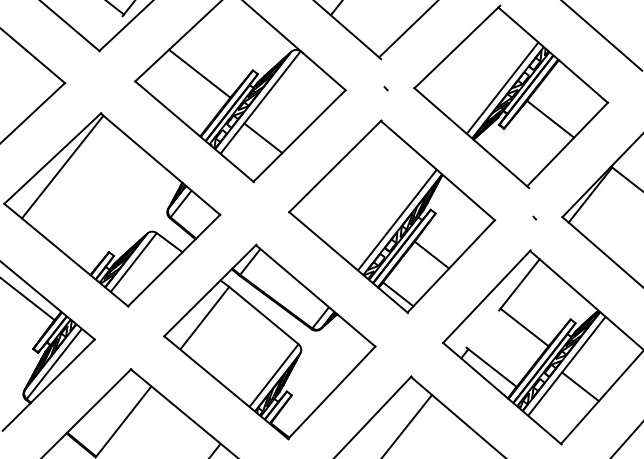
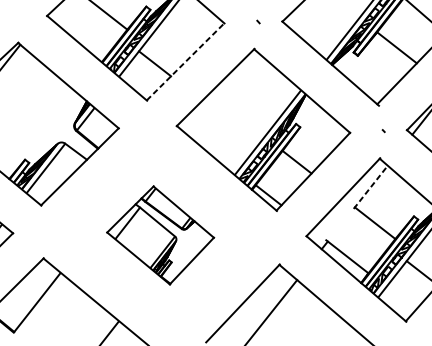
line: (299, 136) -> (185, 62), solid -> dashed
line: (519, 284) -> (370, 186), solid -> dashed
part: (269, 341) -> (160, 235), size x0.6

